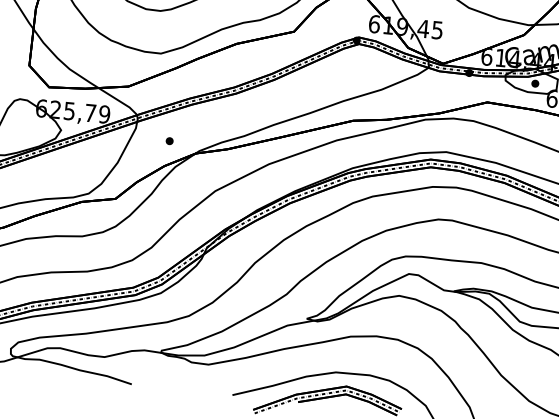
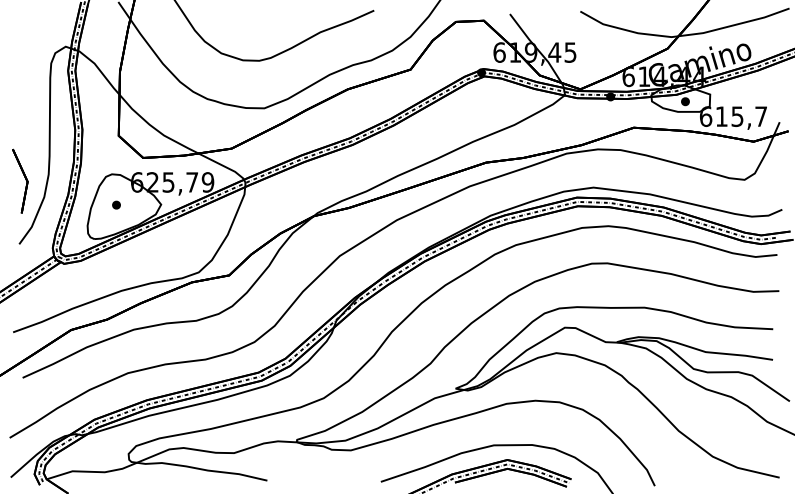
part: (169, 140) -> (116, 204), moved

